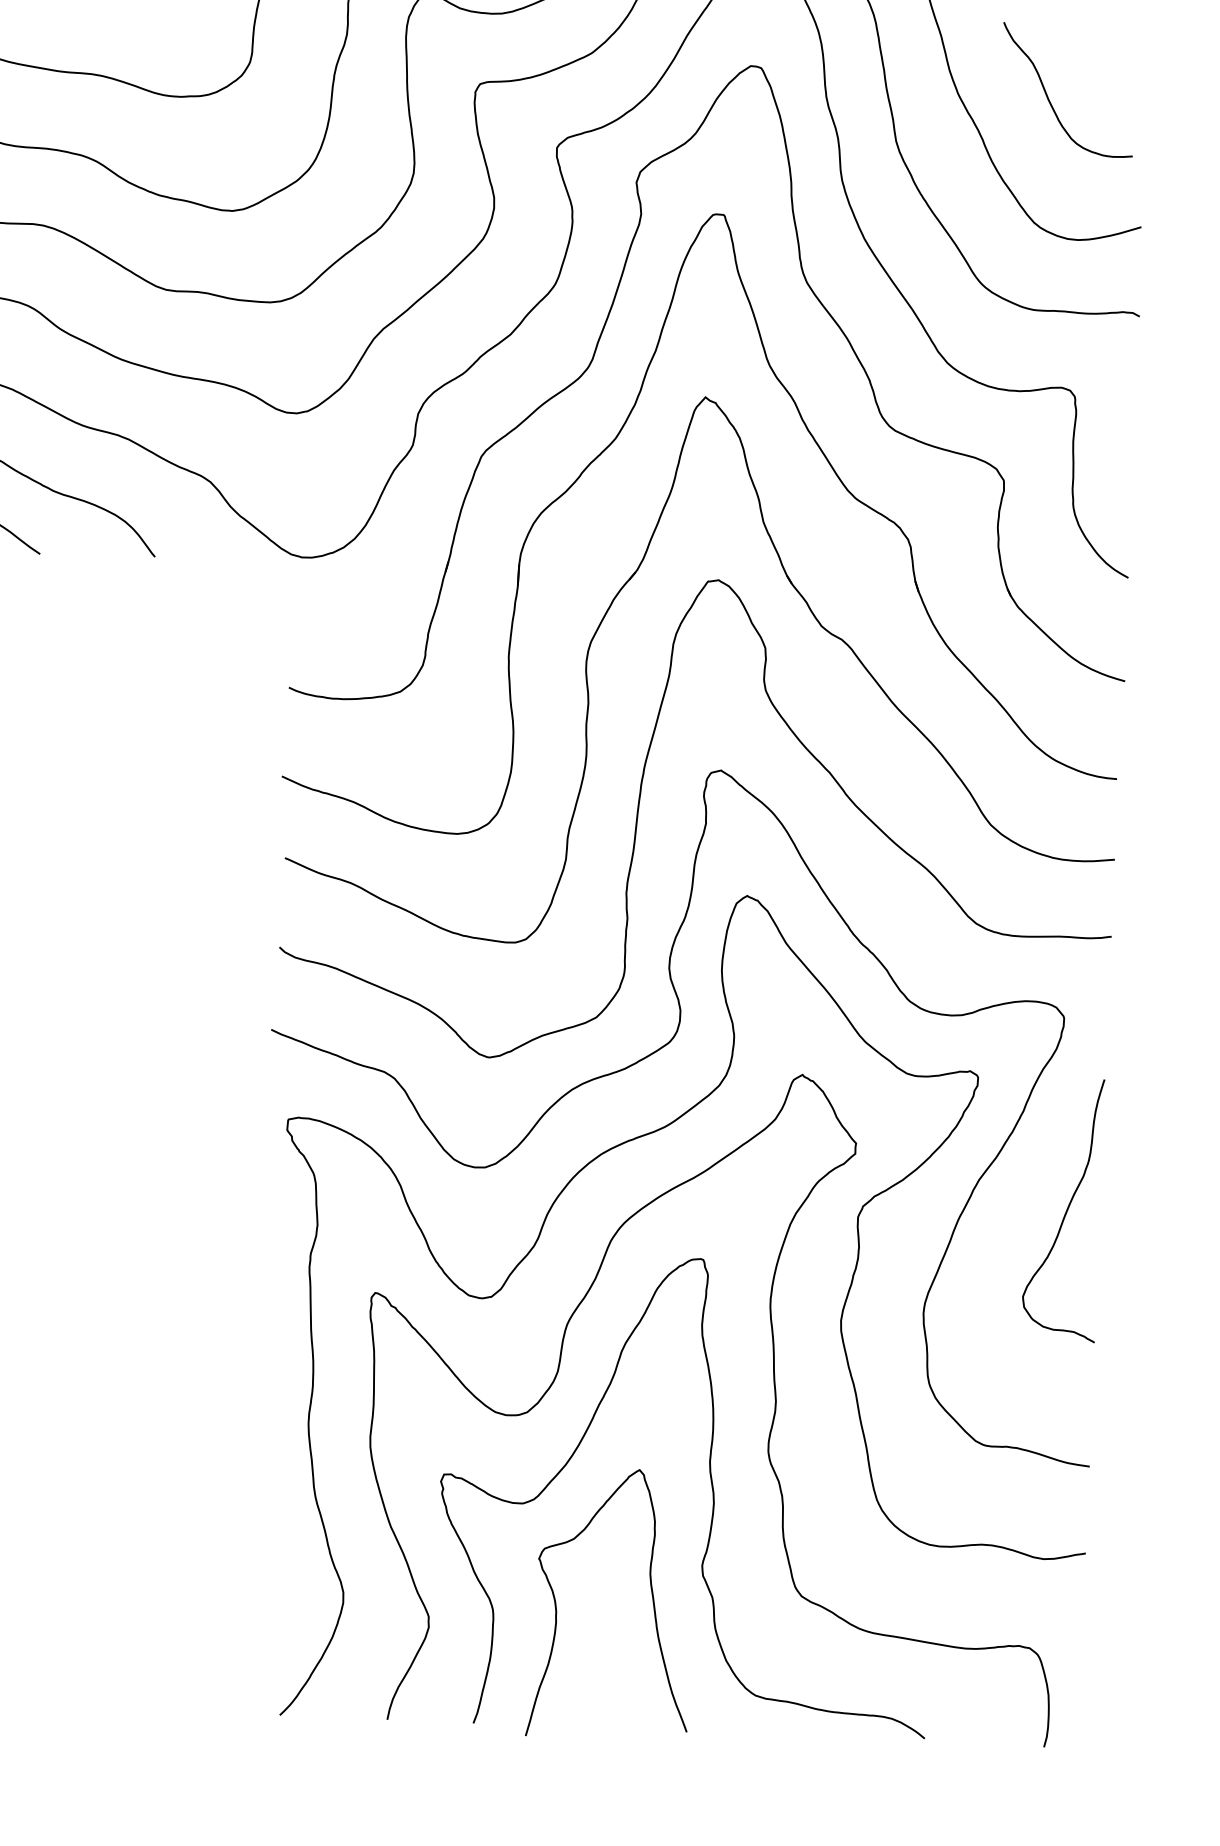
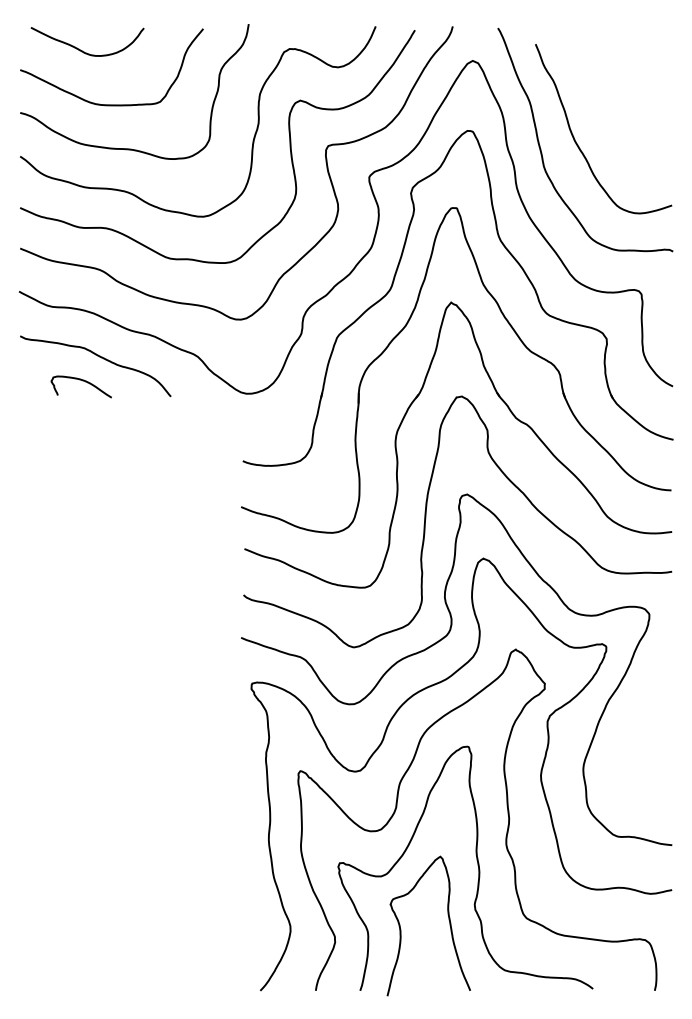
curve: (1050, 99) -> (622, 141), removed
curve: (1063, 1211) -> (653, 714), removed

